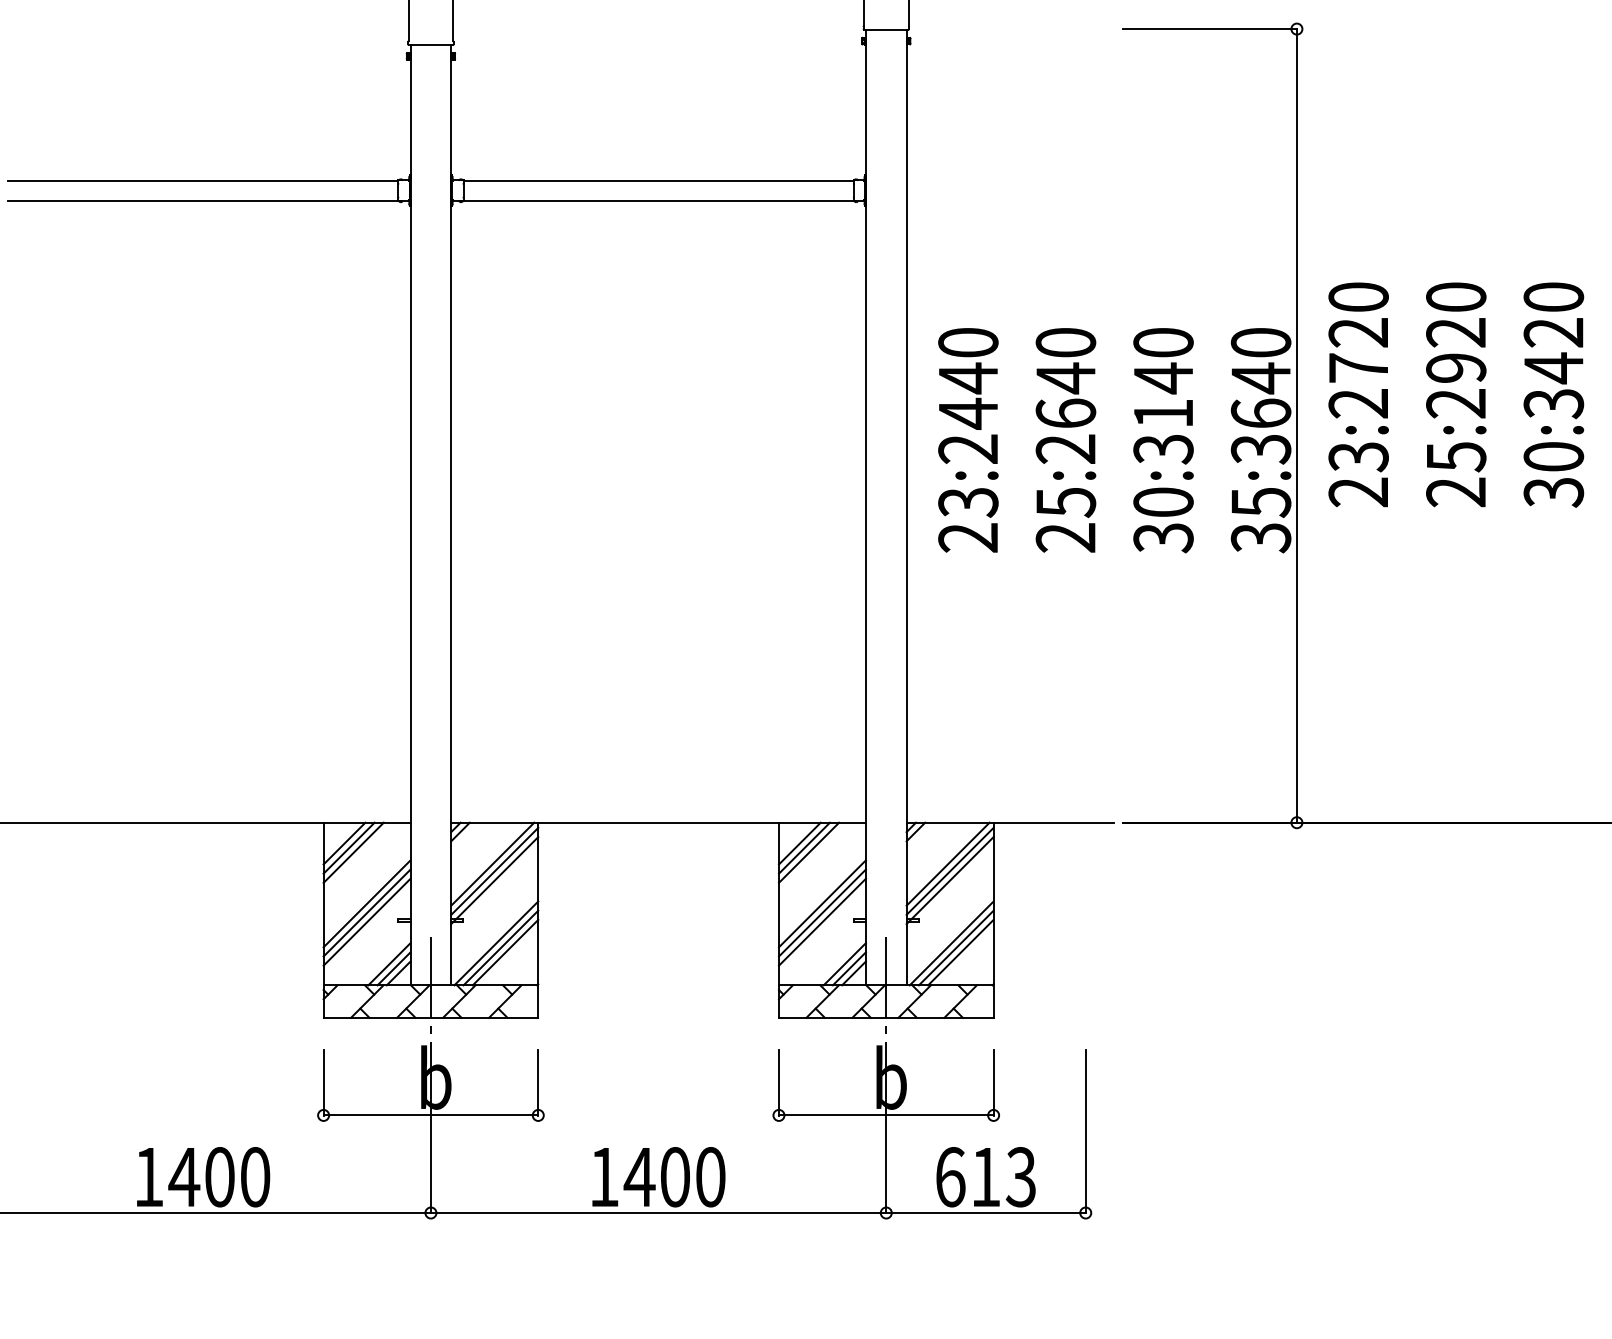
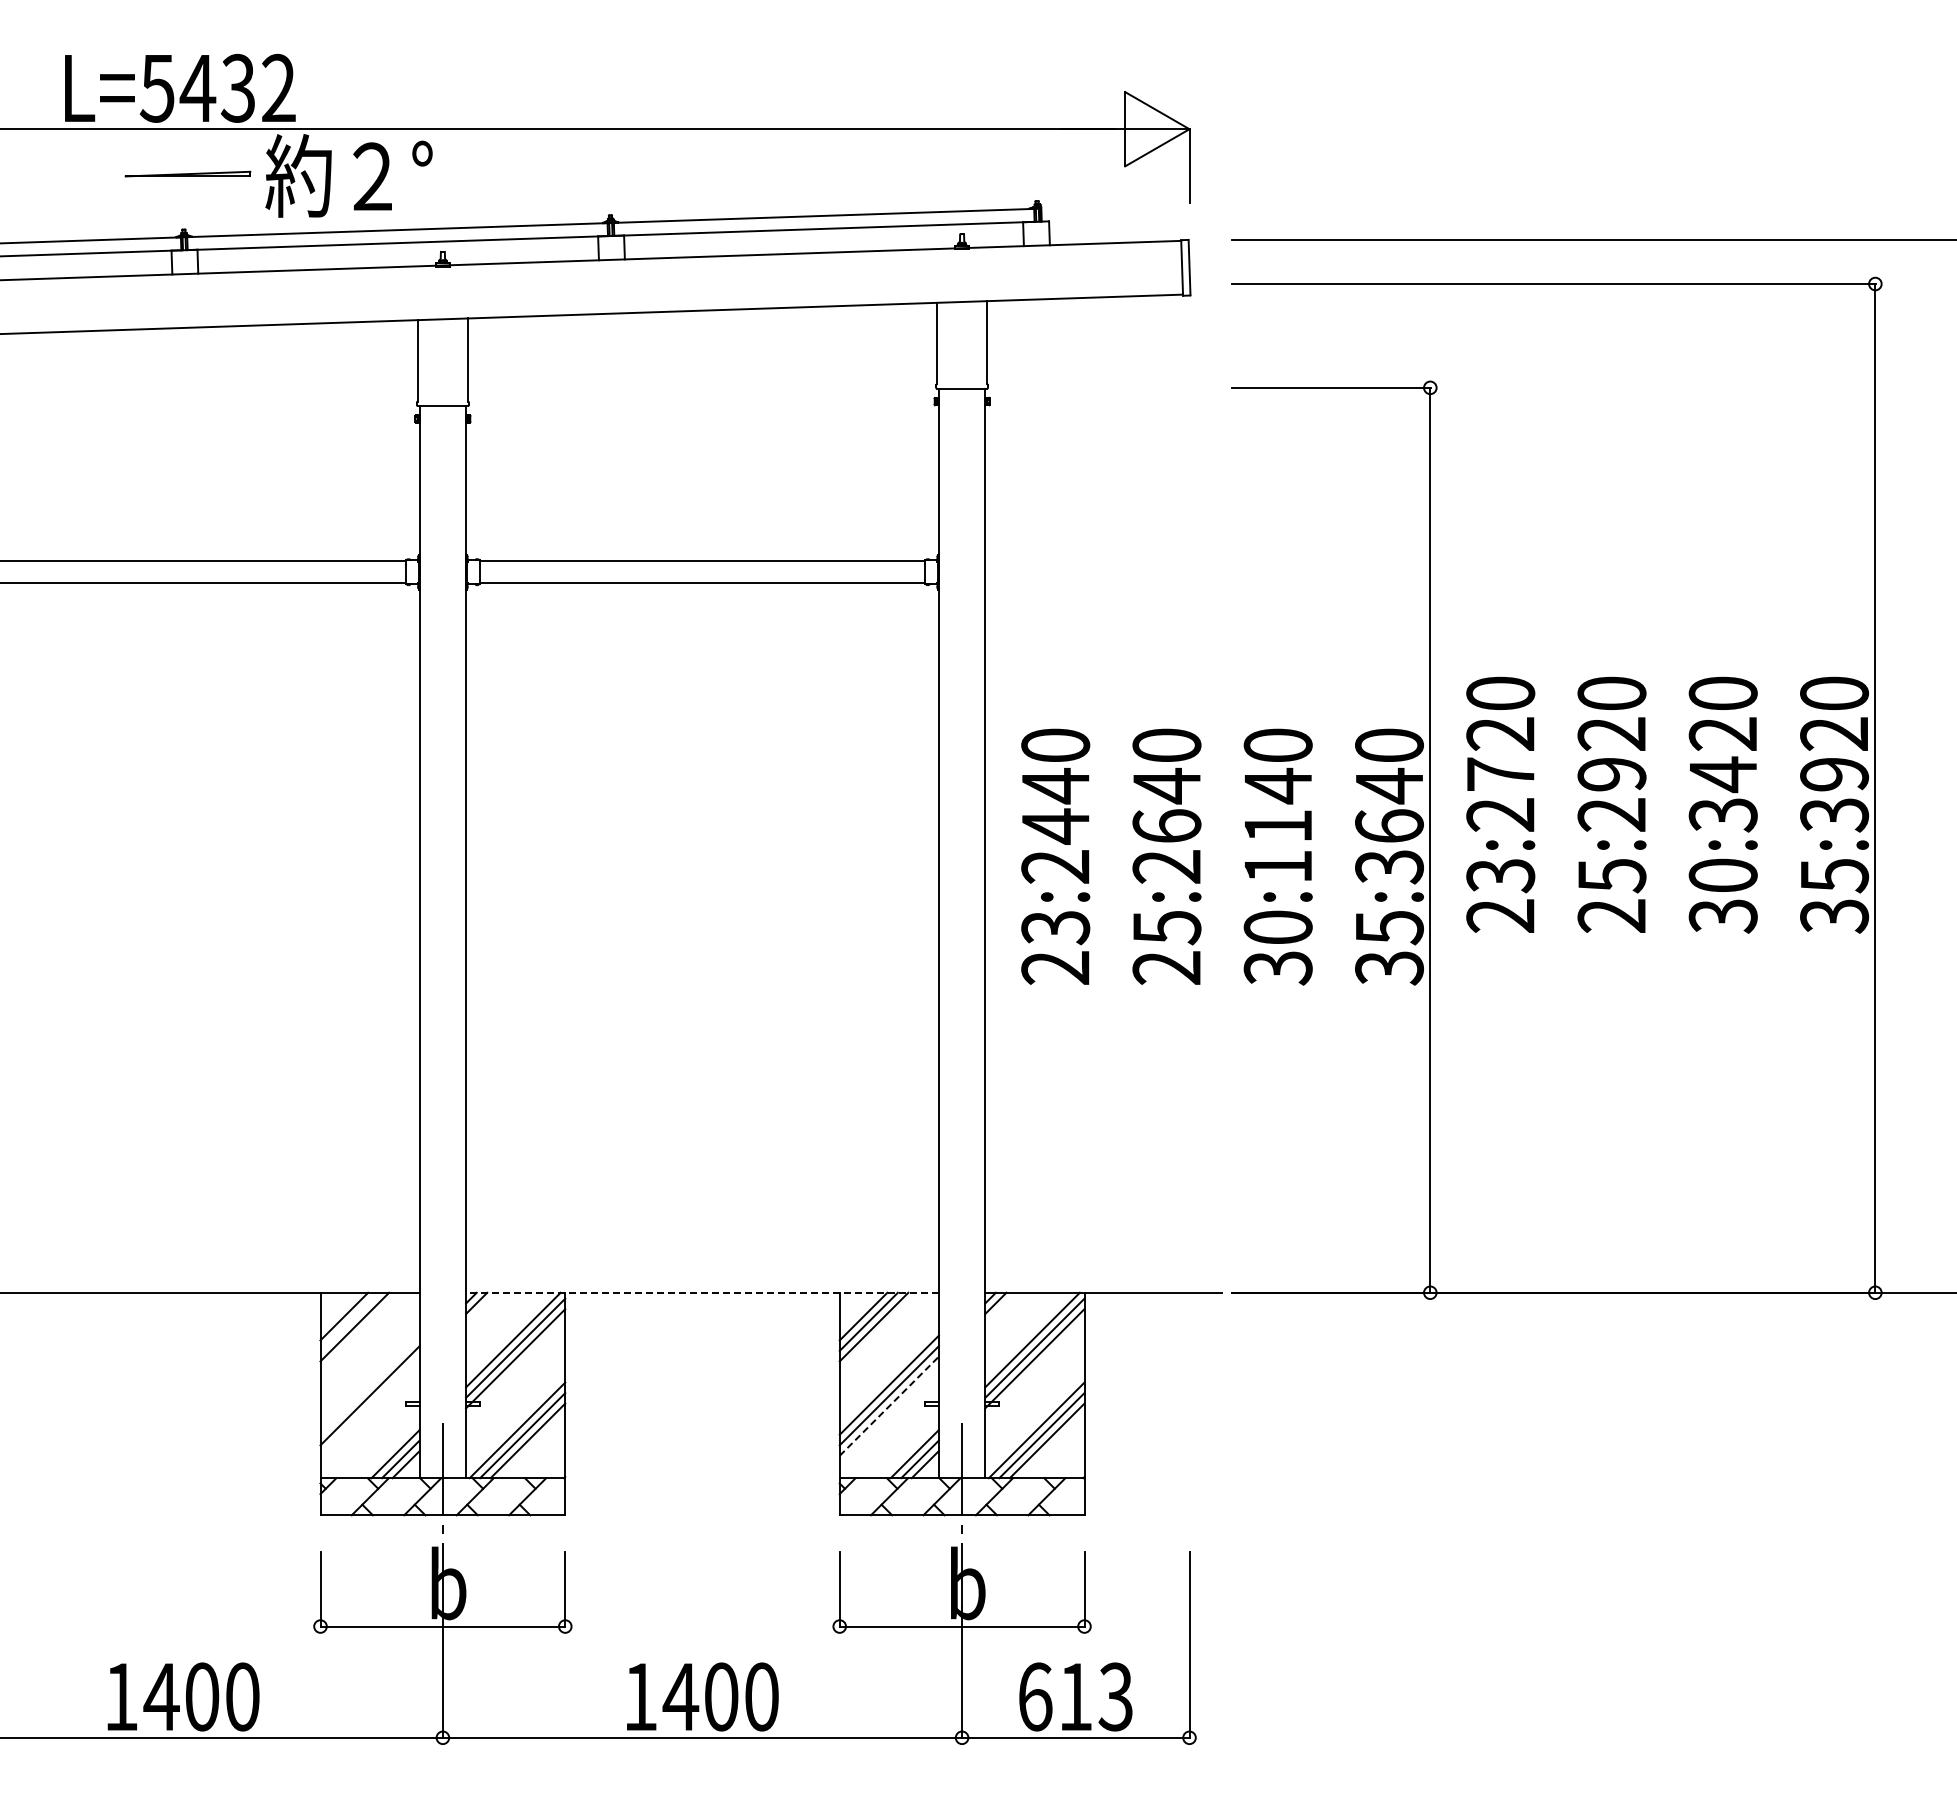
text: (1162, 449) -> (1277, 867), 30:3140 -> 30:1140
line: (658, 822) -> (702, 1292), solid -> dashed
line: (349, 847) -> (349, 1321), removed
line: (366, 903) -> (369, 1384), removed
line: (366, 921) -> (369, 1405), removed
line: (822, 921) -> (889, 1405), solid -> dashed

